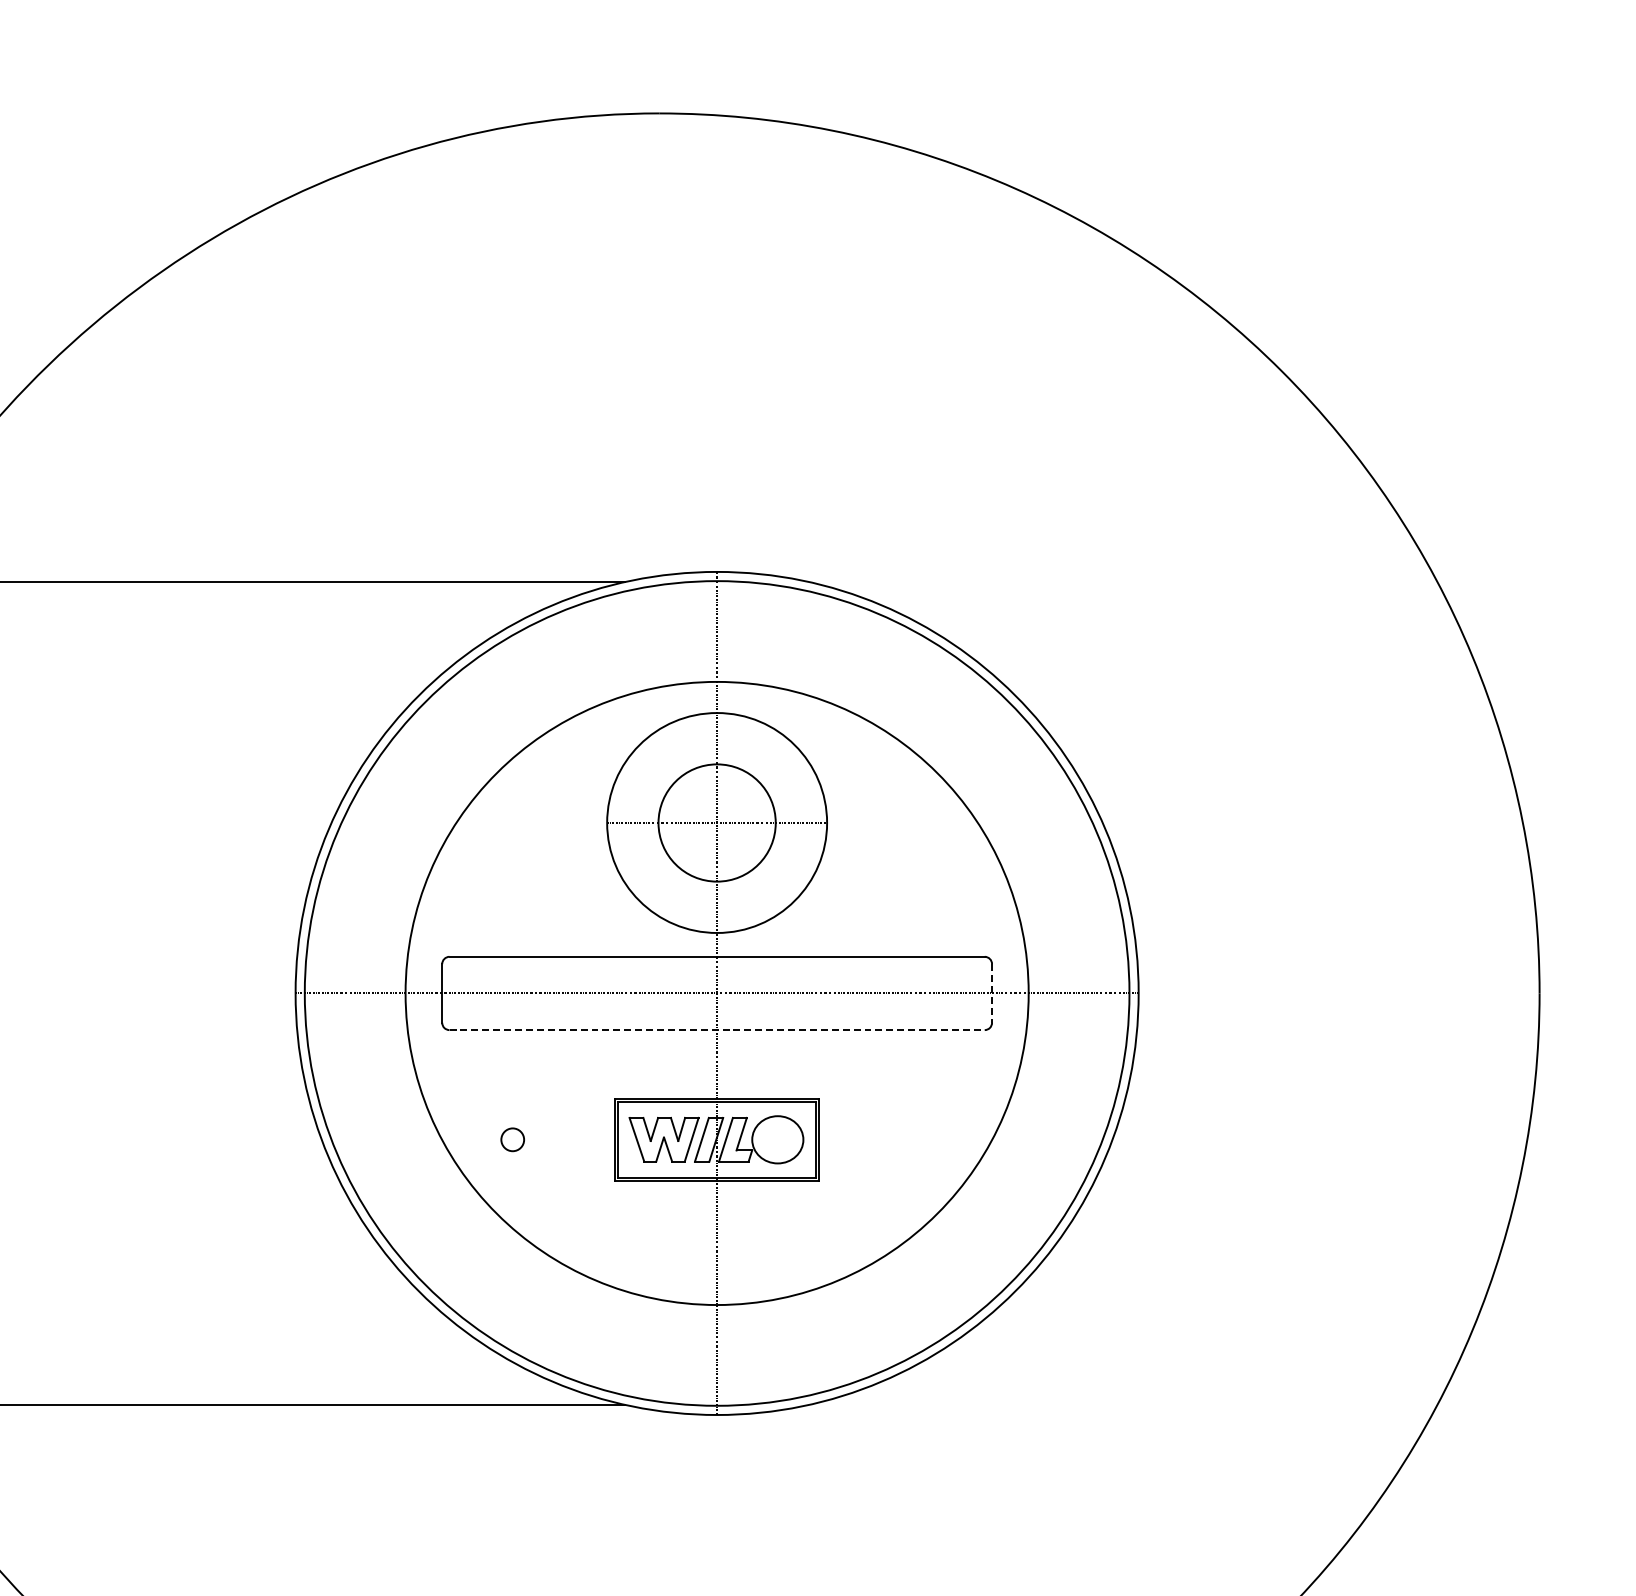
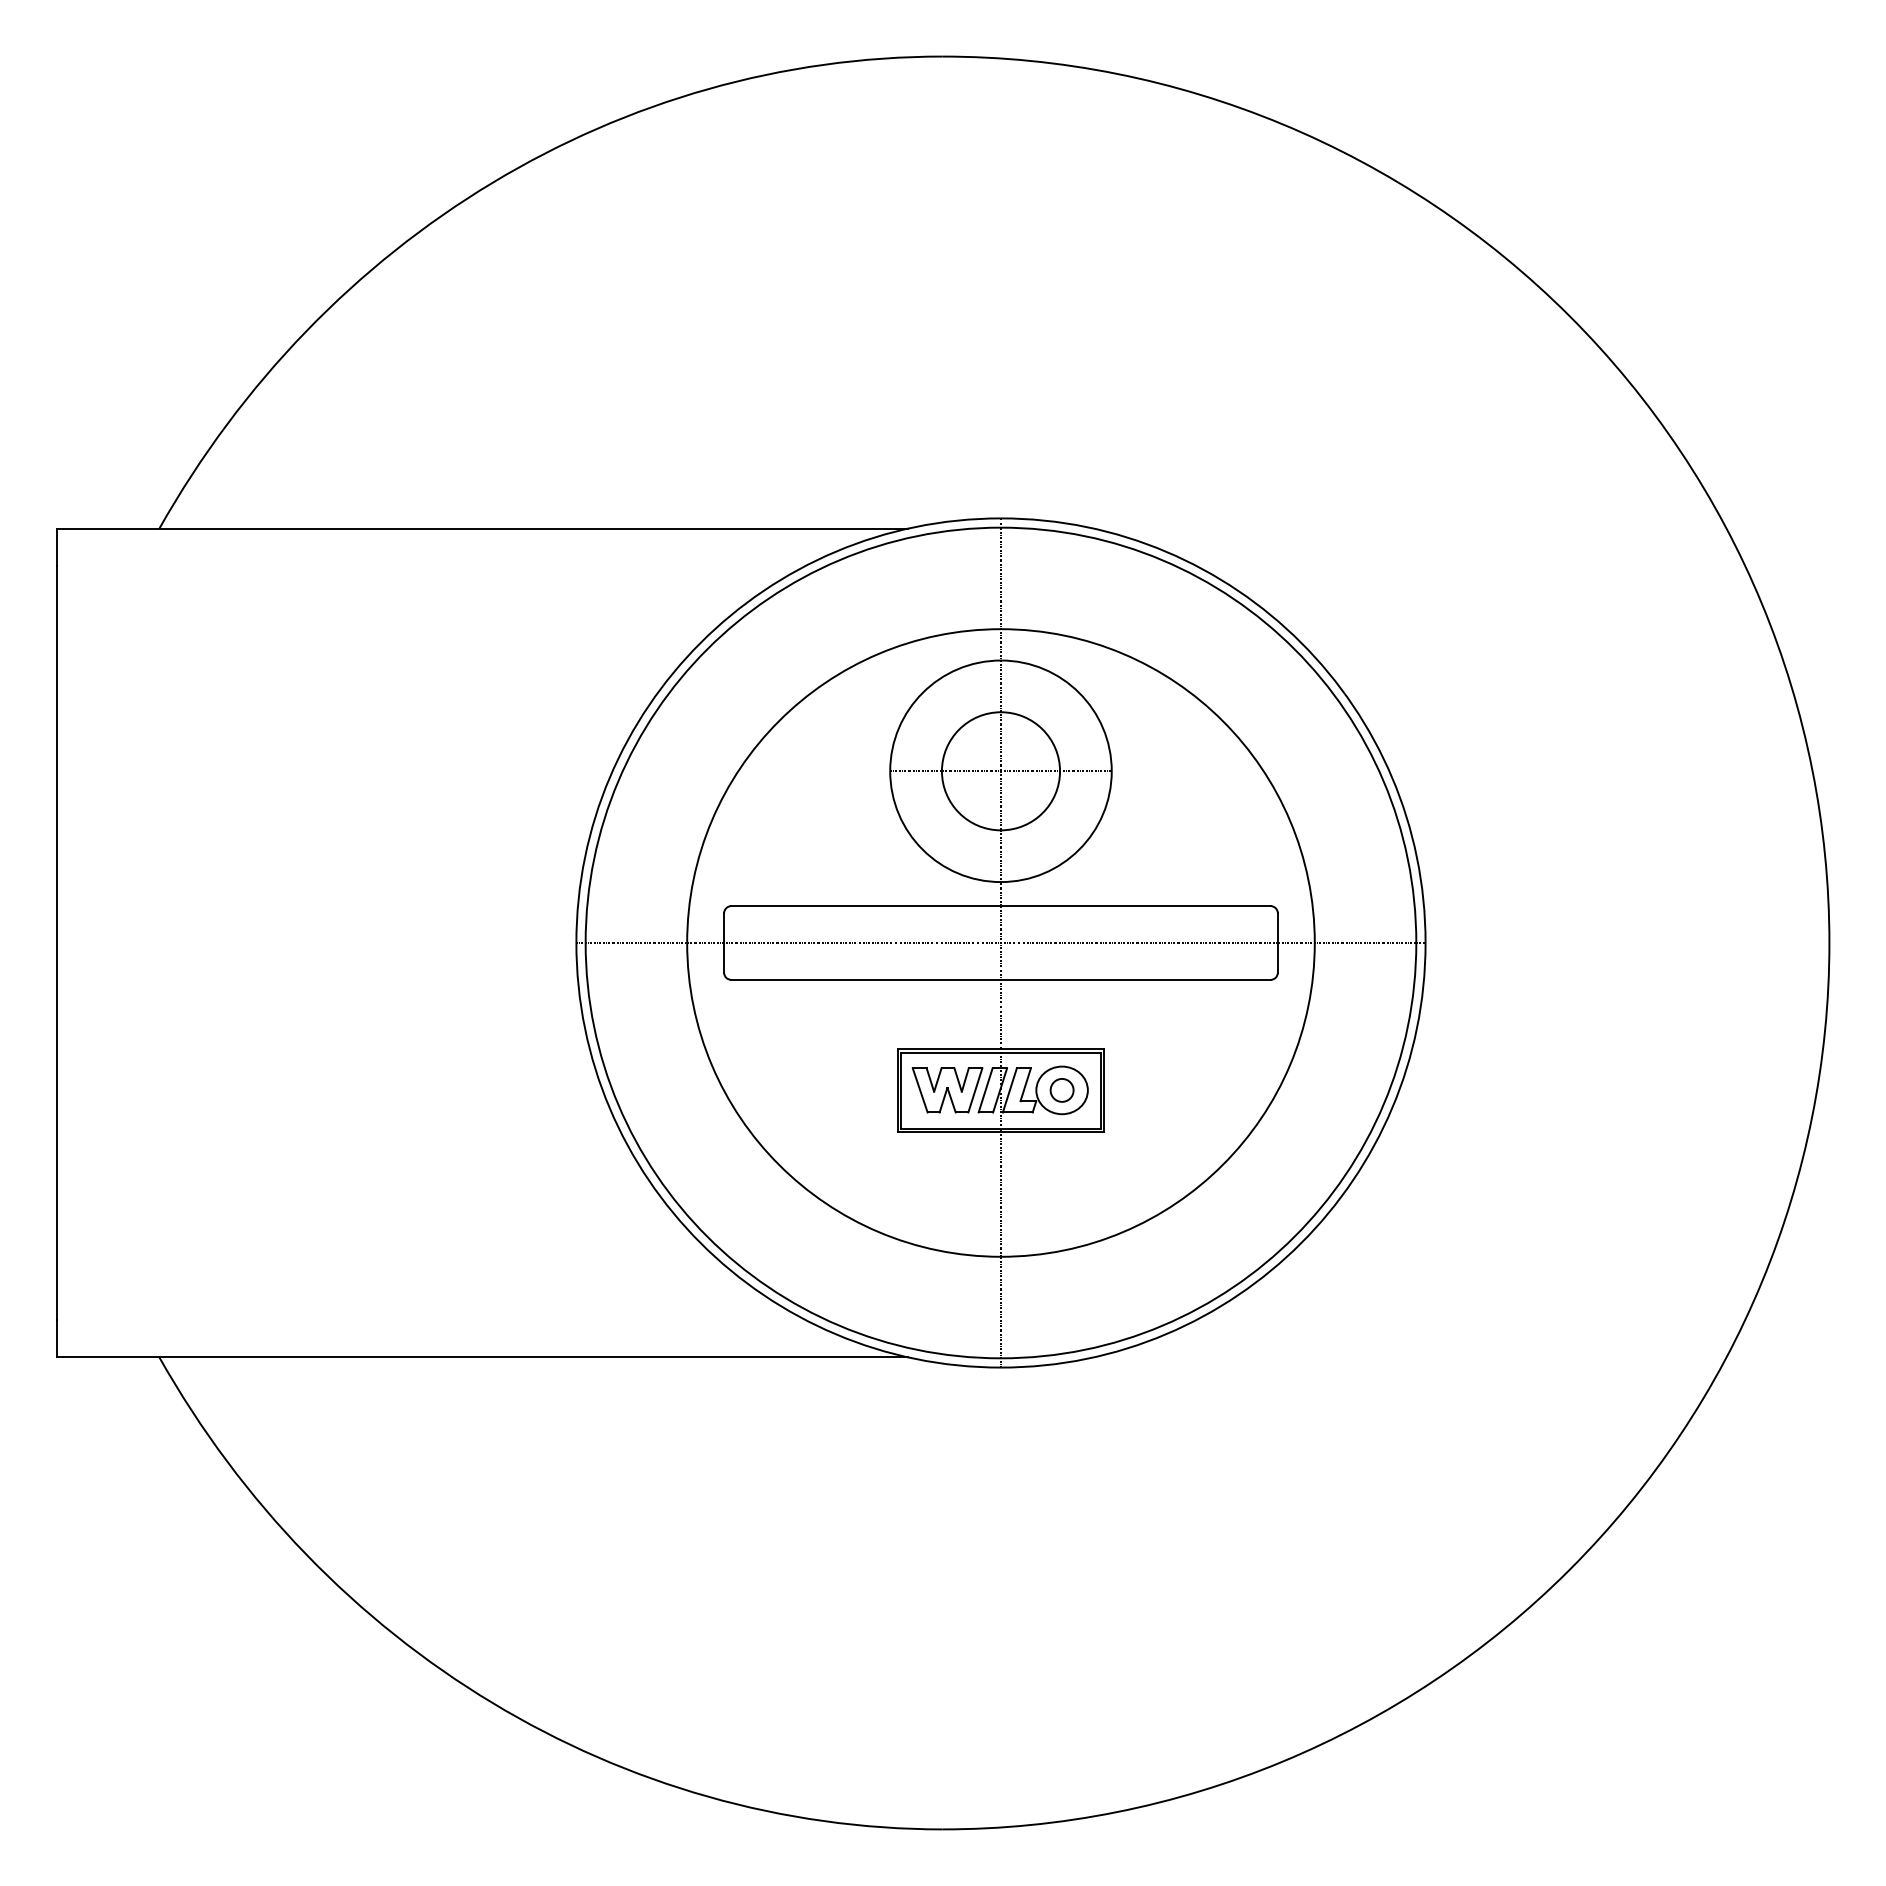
line: (991, 993) -> (1277, 943), dashed -> solid
line: (716, 1029) -> (1000, 979), dashed -> solid
part: (512, 1139) -> (1061, 1090), moved

